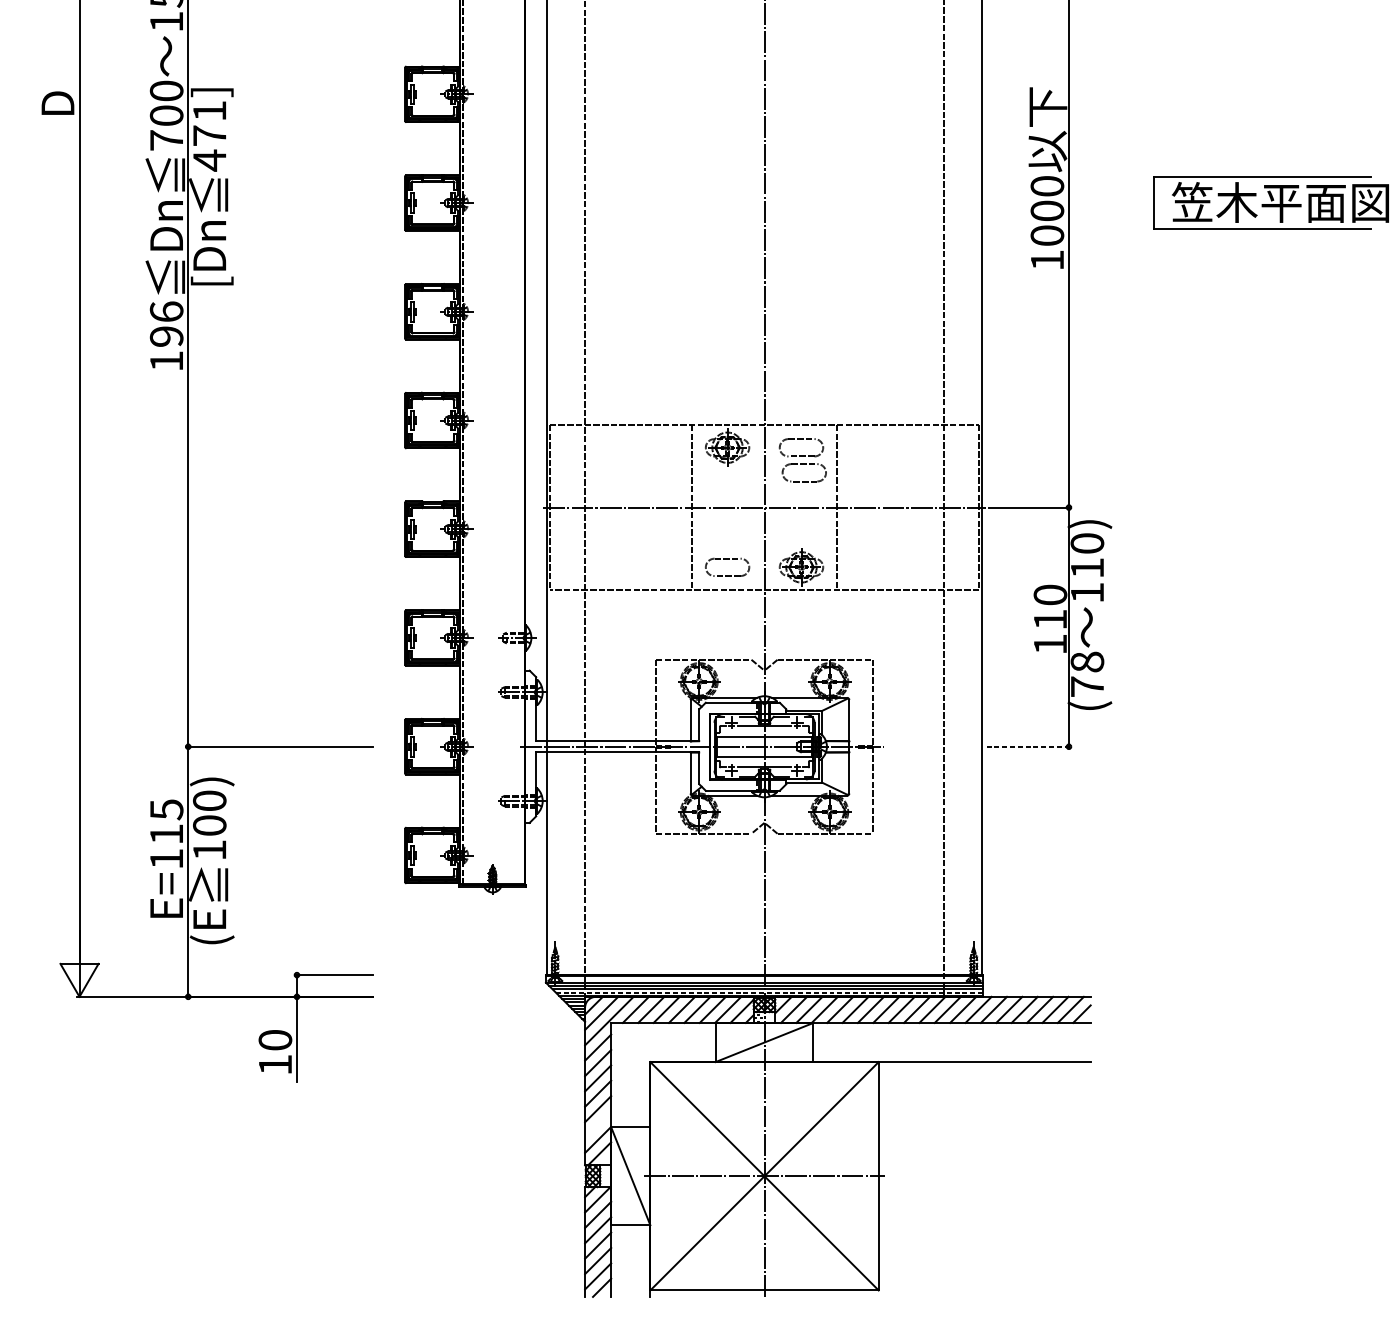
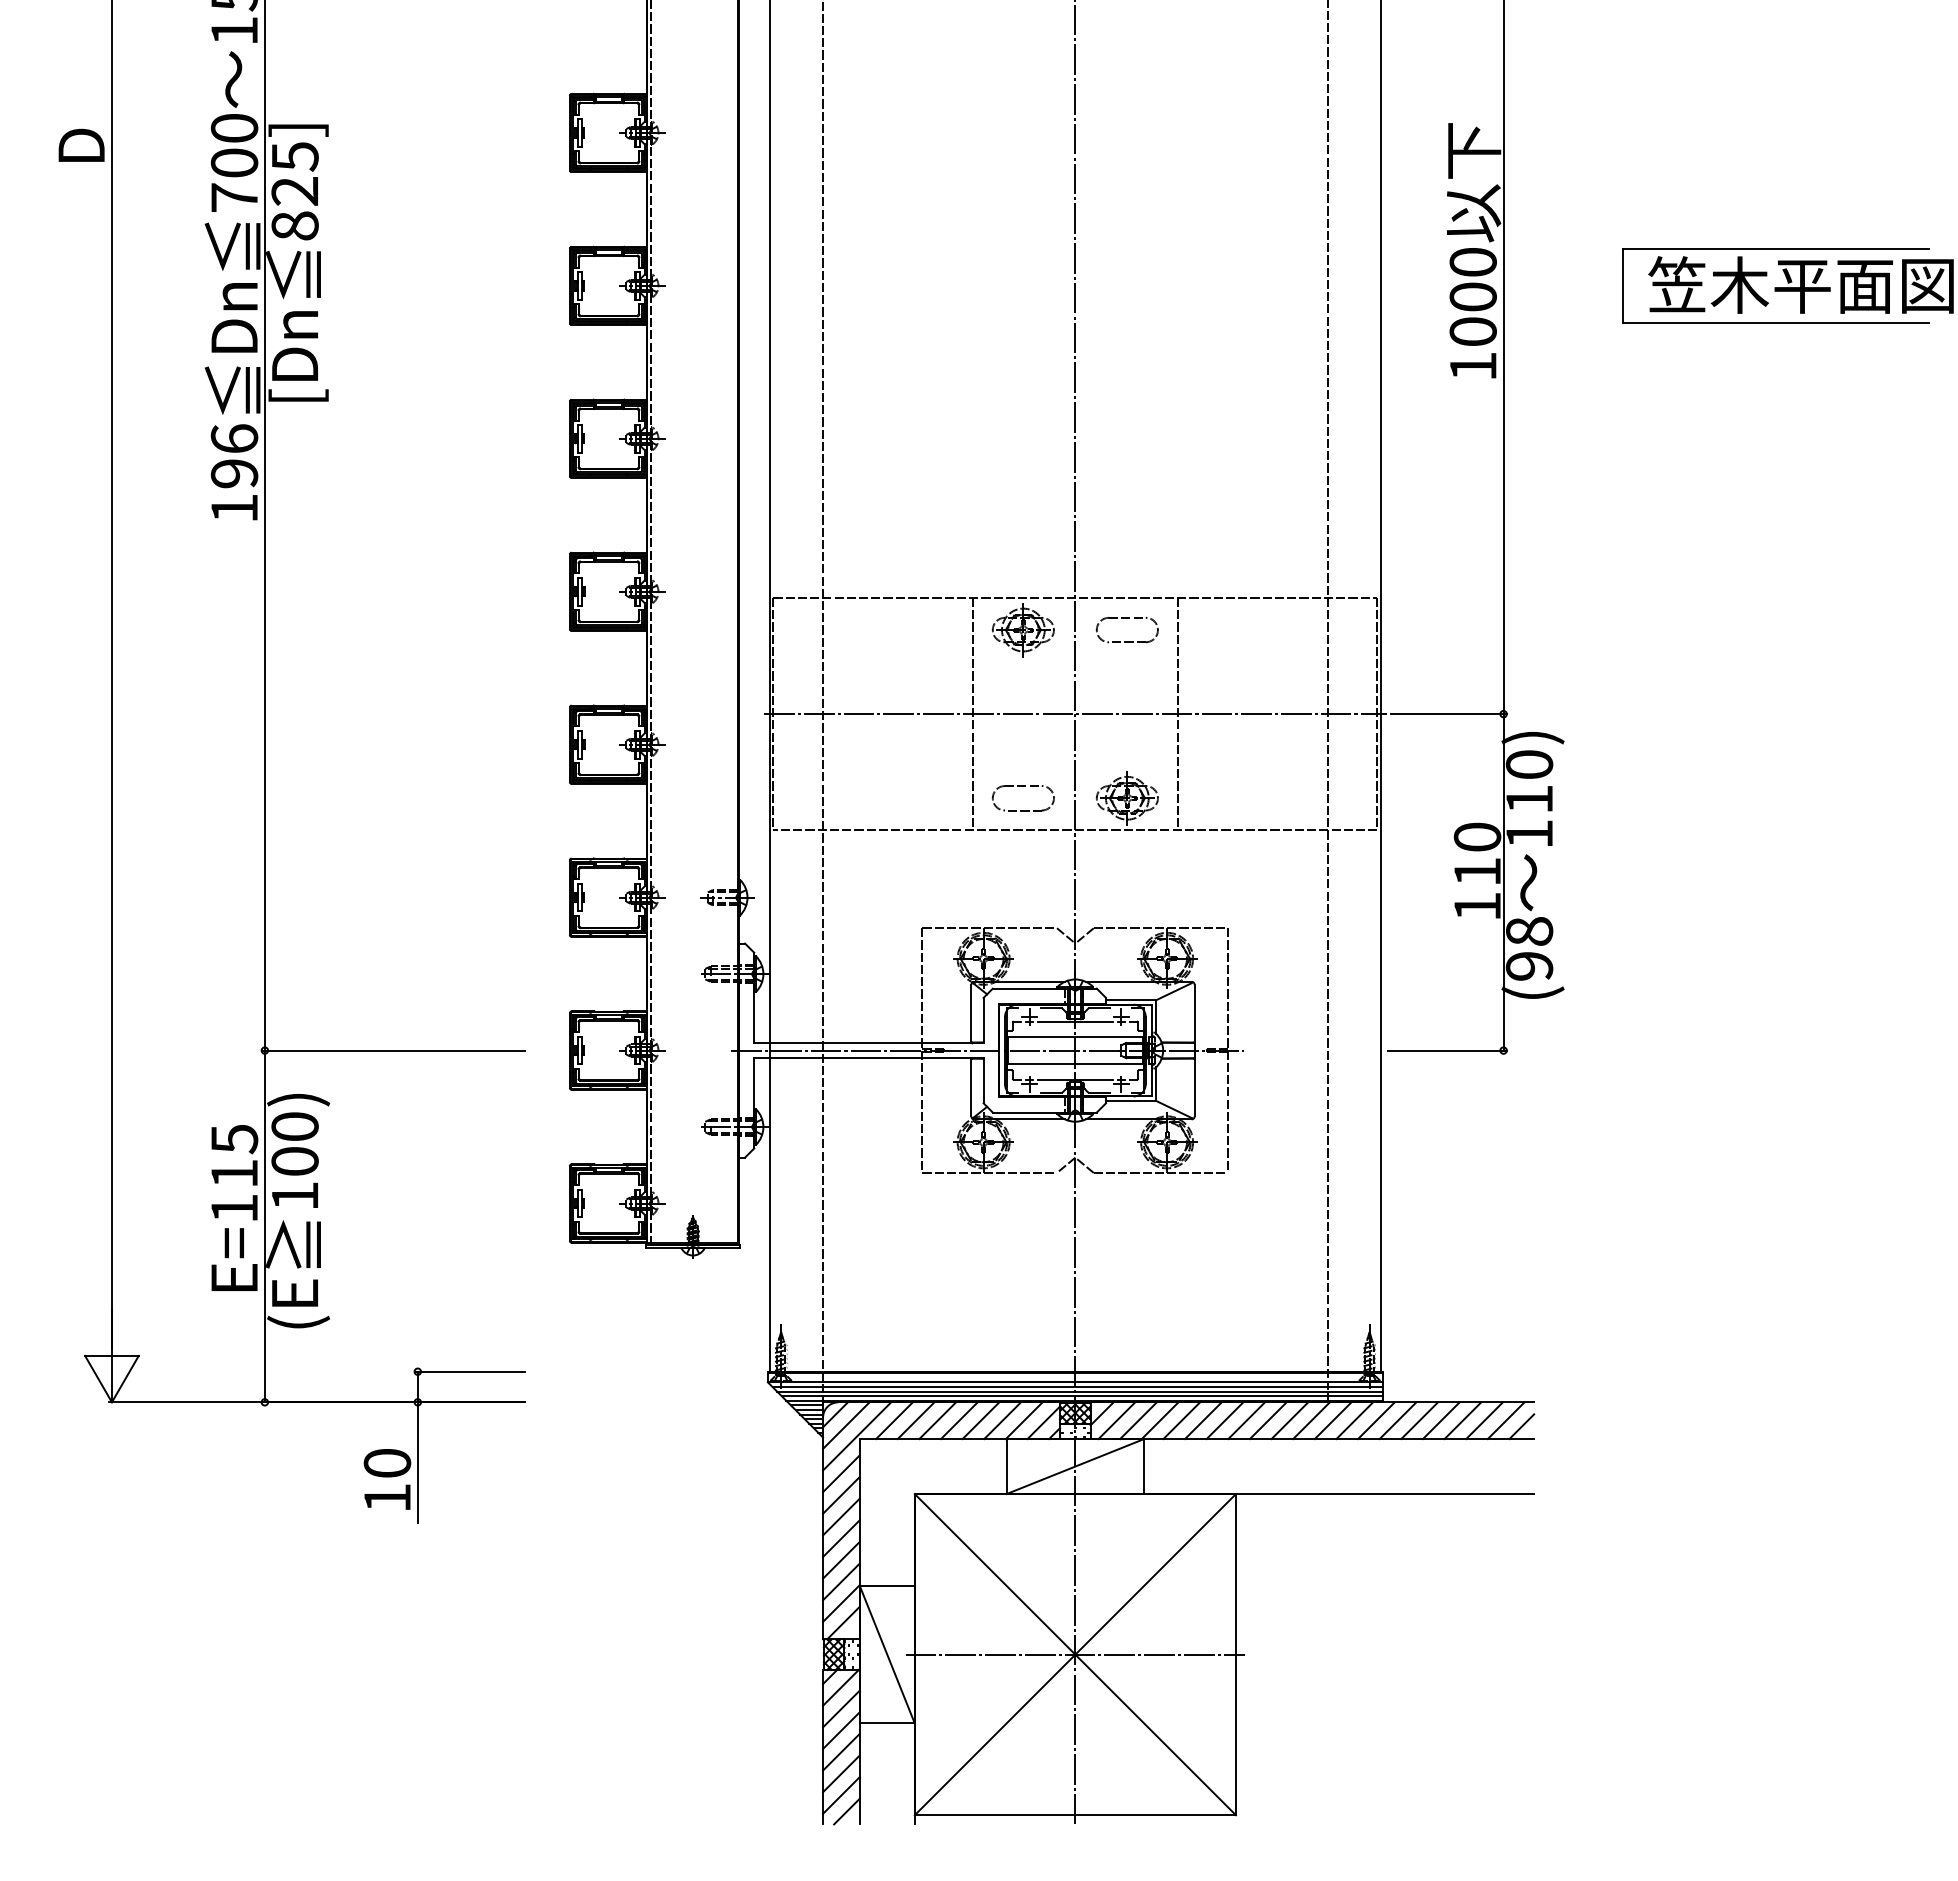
text: (209, 135) -> (294, 191), 471] -> 825]
part: (803, 464) -> (1130, 653), removed
text: (1087, 686) -> (1529, 965), (78 -> (98
line: (1029, 746) -> (1447, 1050), dashed -> solid
line: (768, 992) -> (1081, 1396), dashed -> solid
line: (598, 1124) -> (841, 1581), added

